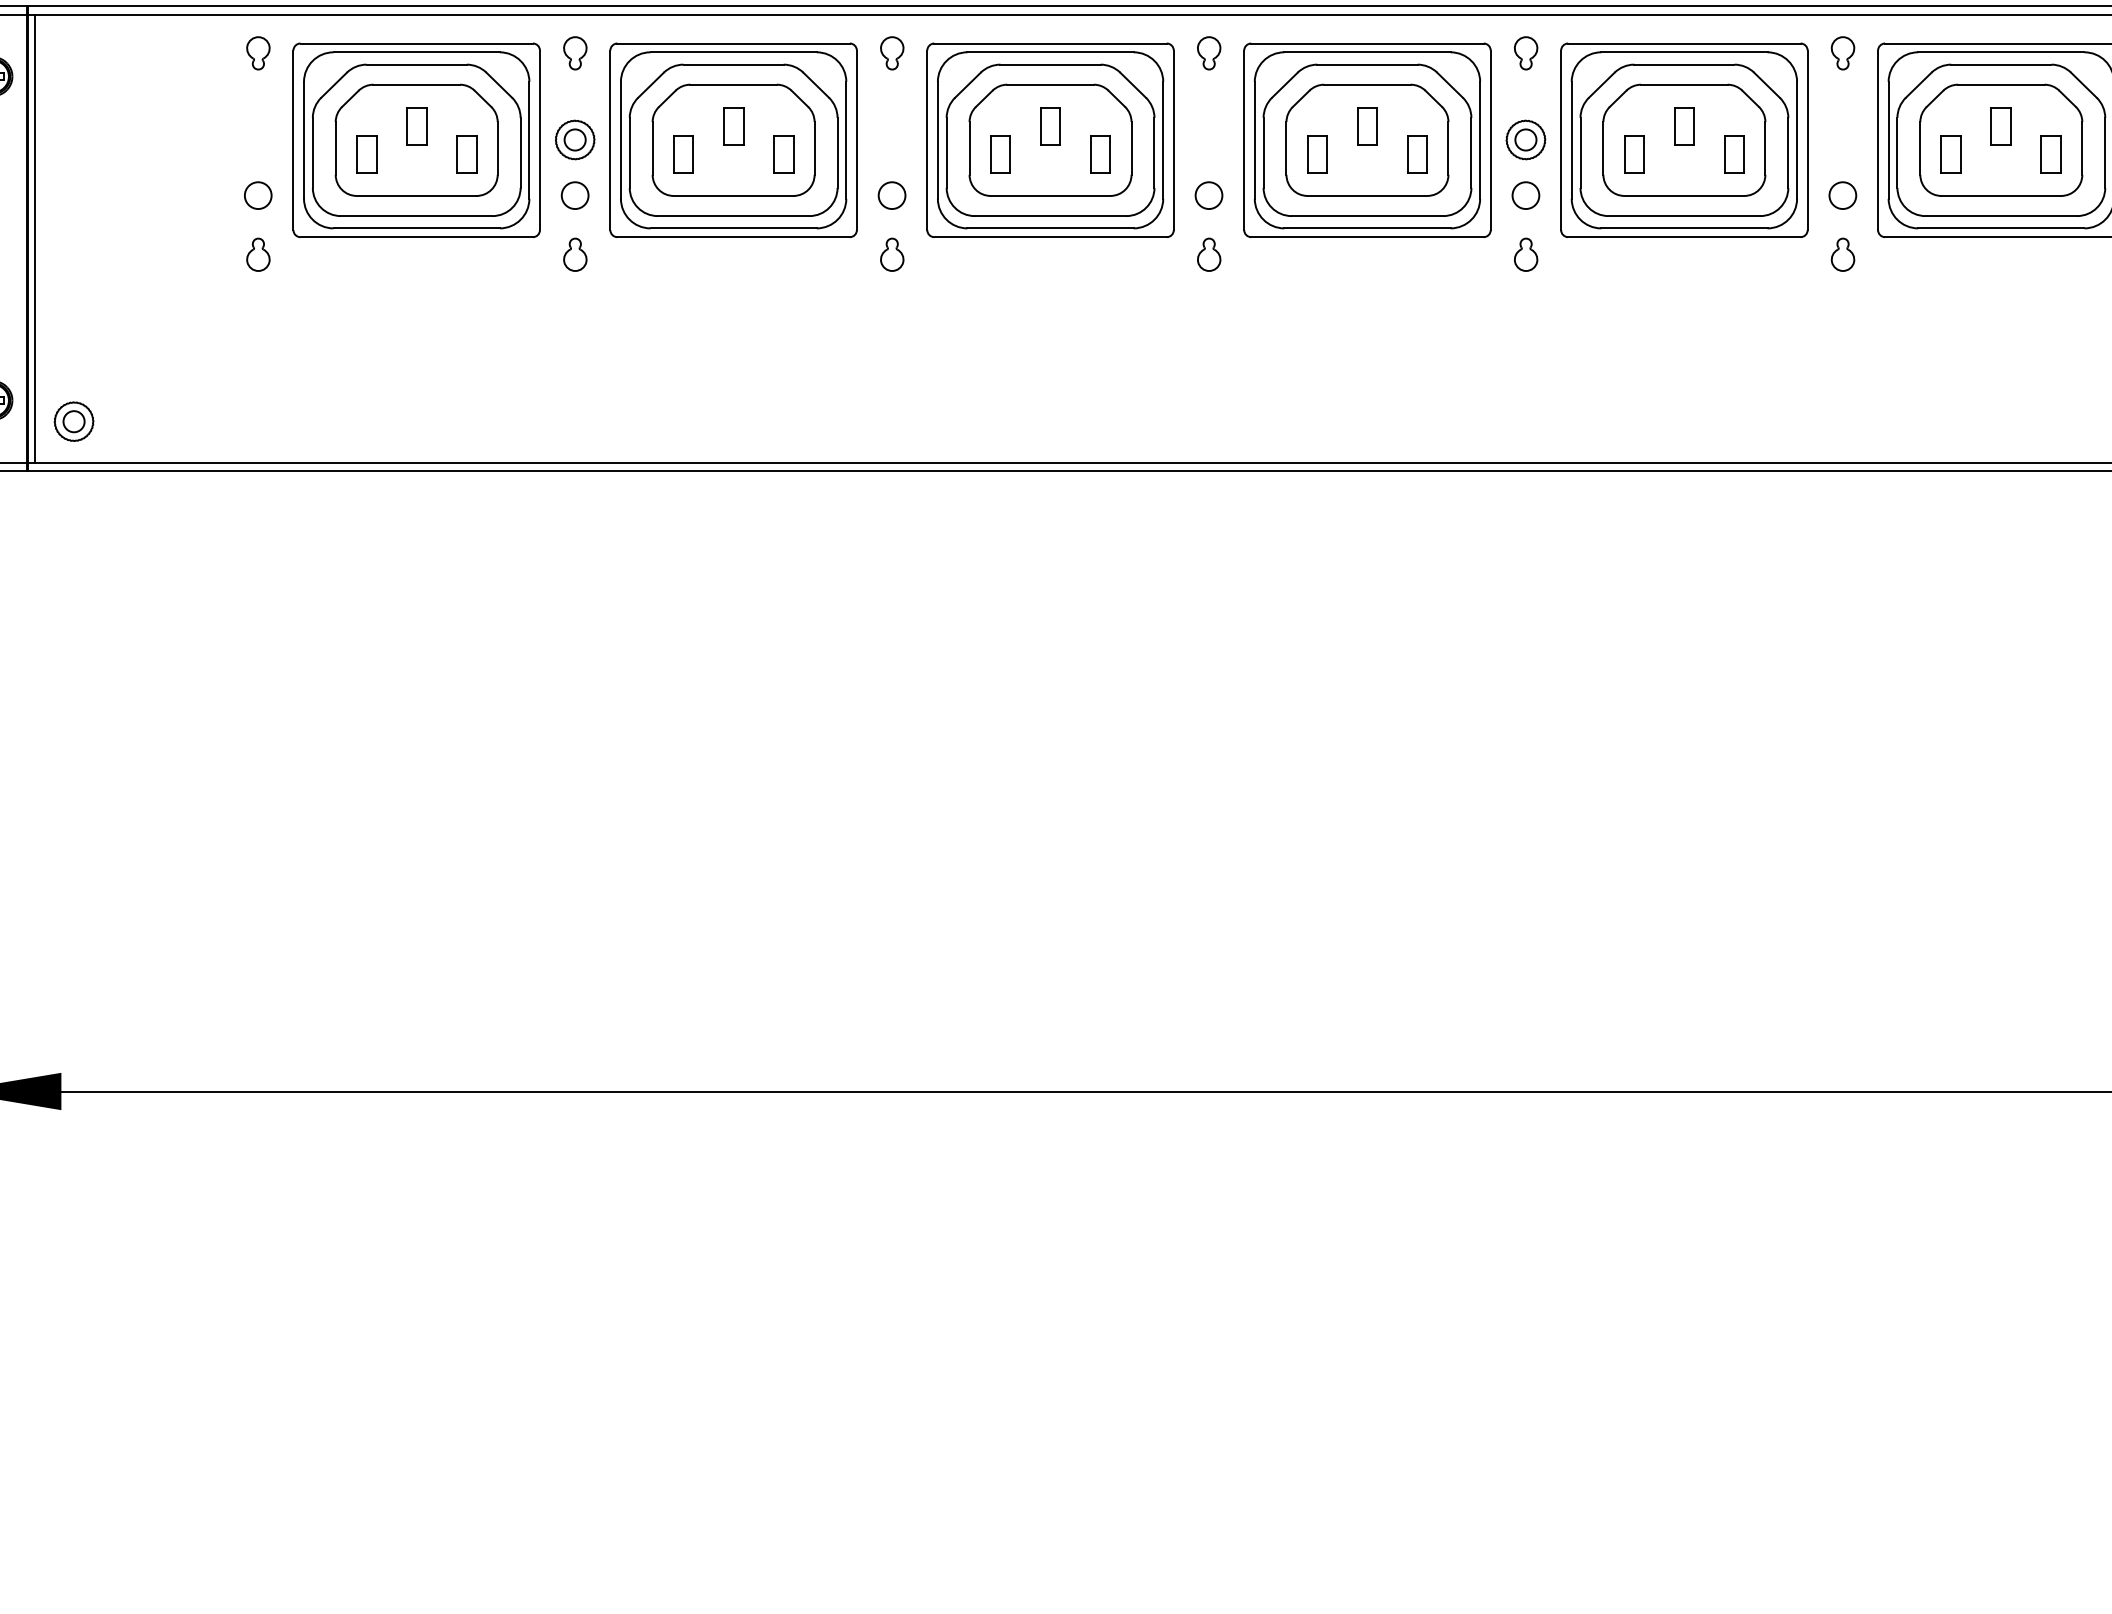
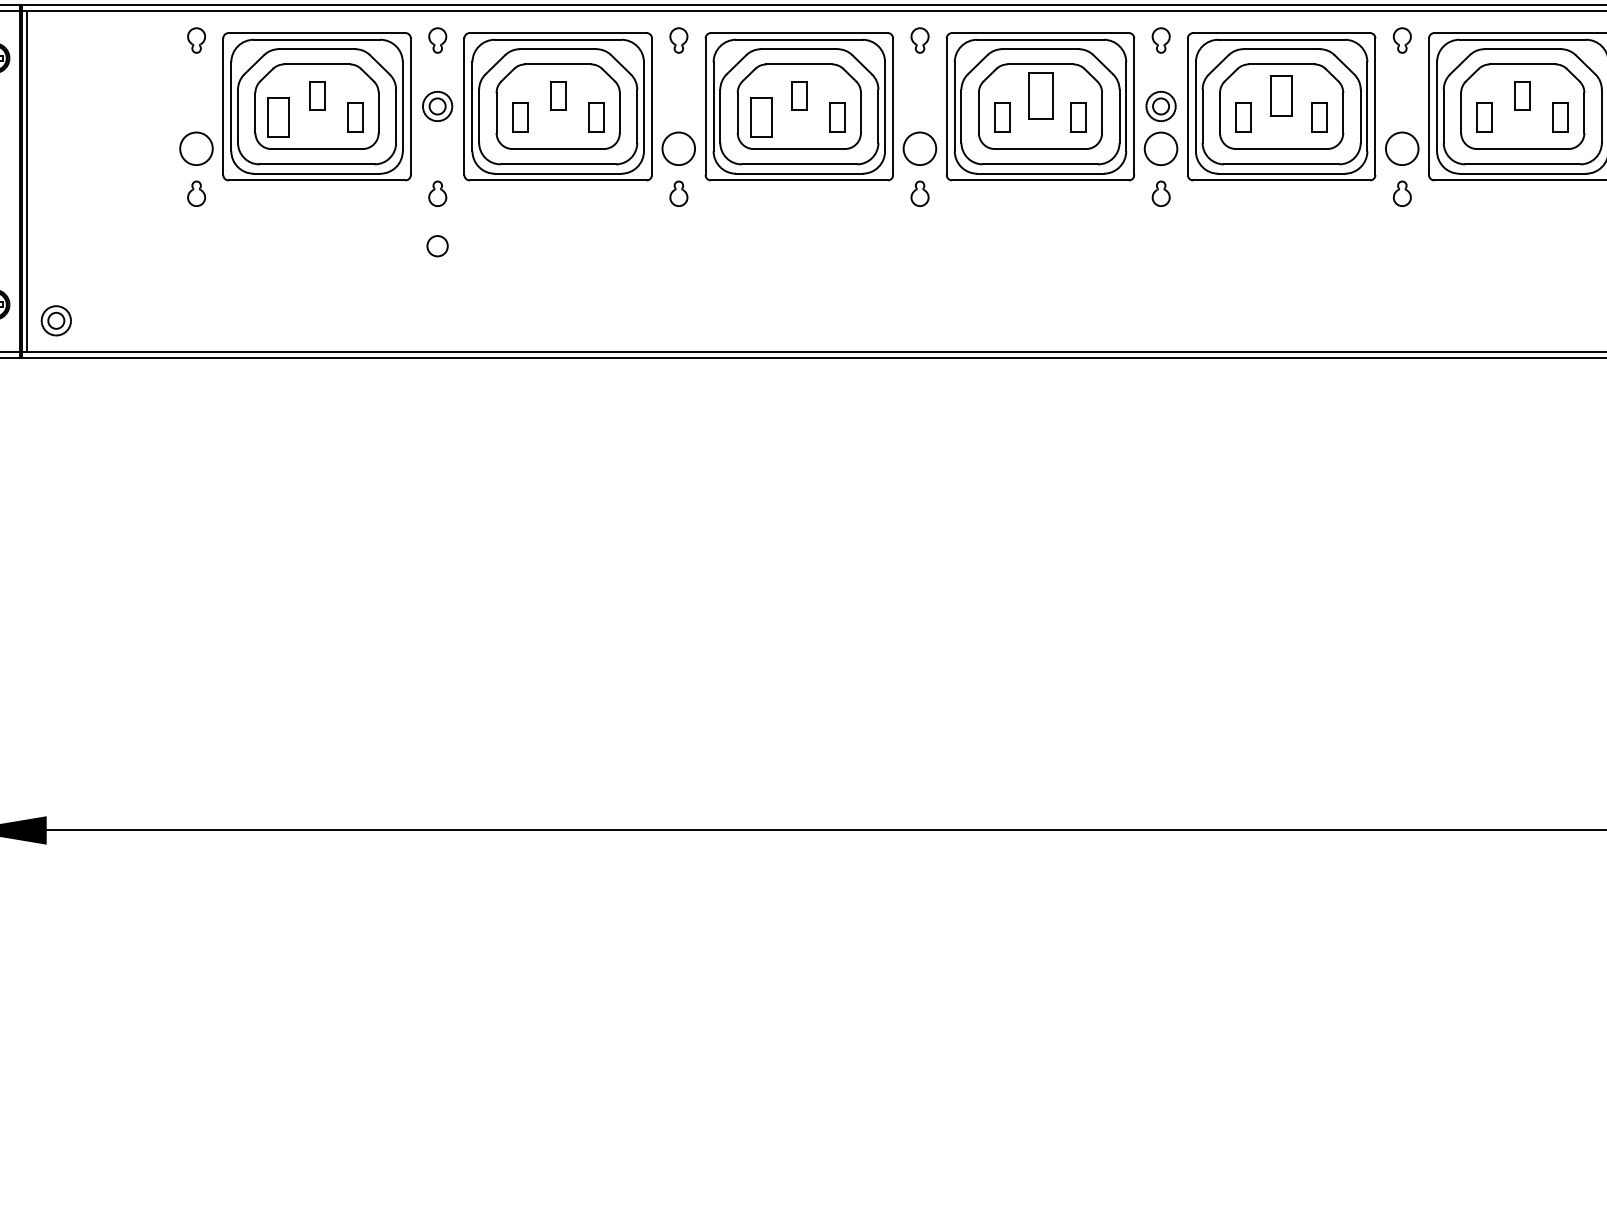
part: (1367, 126) -> (1040, 96), size x1.6
part: (1684, 126) -> (1281, 96), size x1.4
part: (366, 154) -> (278, 117), size x1.4
part: (1000, 154) -> (761, 117), size x1.4
circle: (257, 195) -> (195, 148), size x1.6
circle: (574, 195) -> (437, 246), moved
circle: (891, 195) -> (678, 148), size x1.6
circle: (1208, 195) -> (919, 148), size x1.6
circle: (1525, 195) -> (1160, 148), size x1.6
circle: (1842, 195) -> (1401, 148), size x1.6

